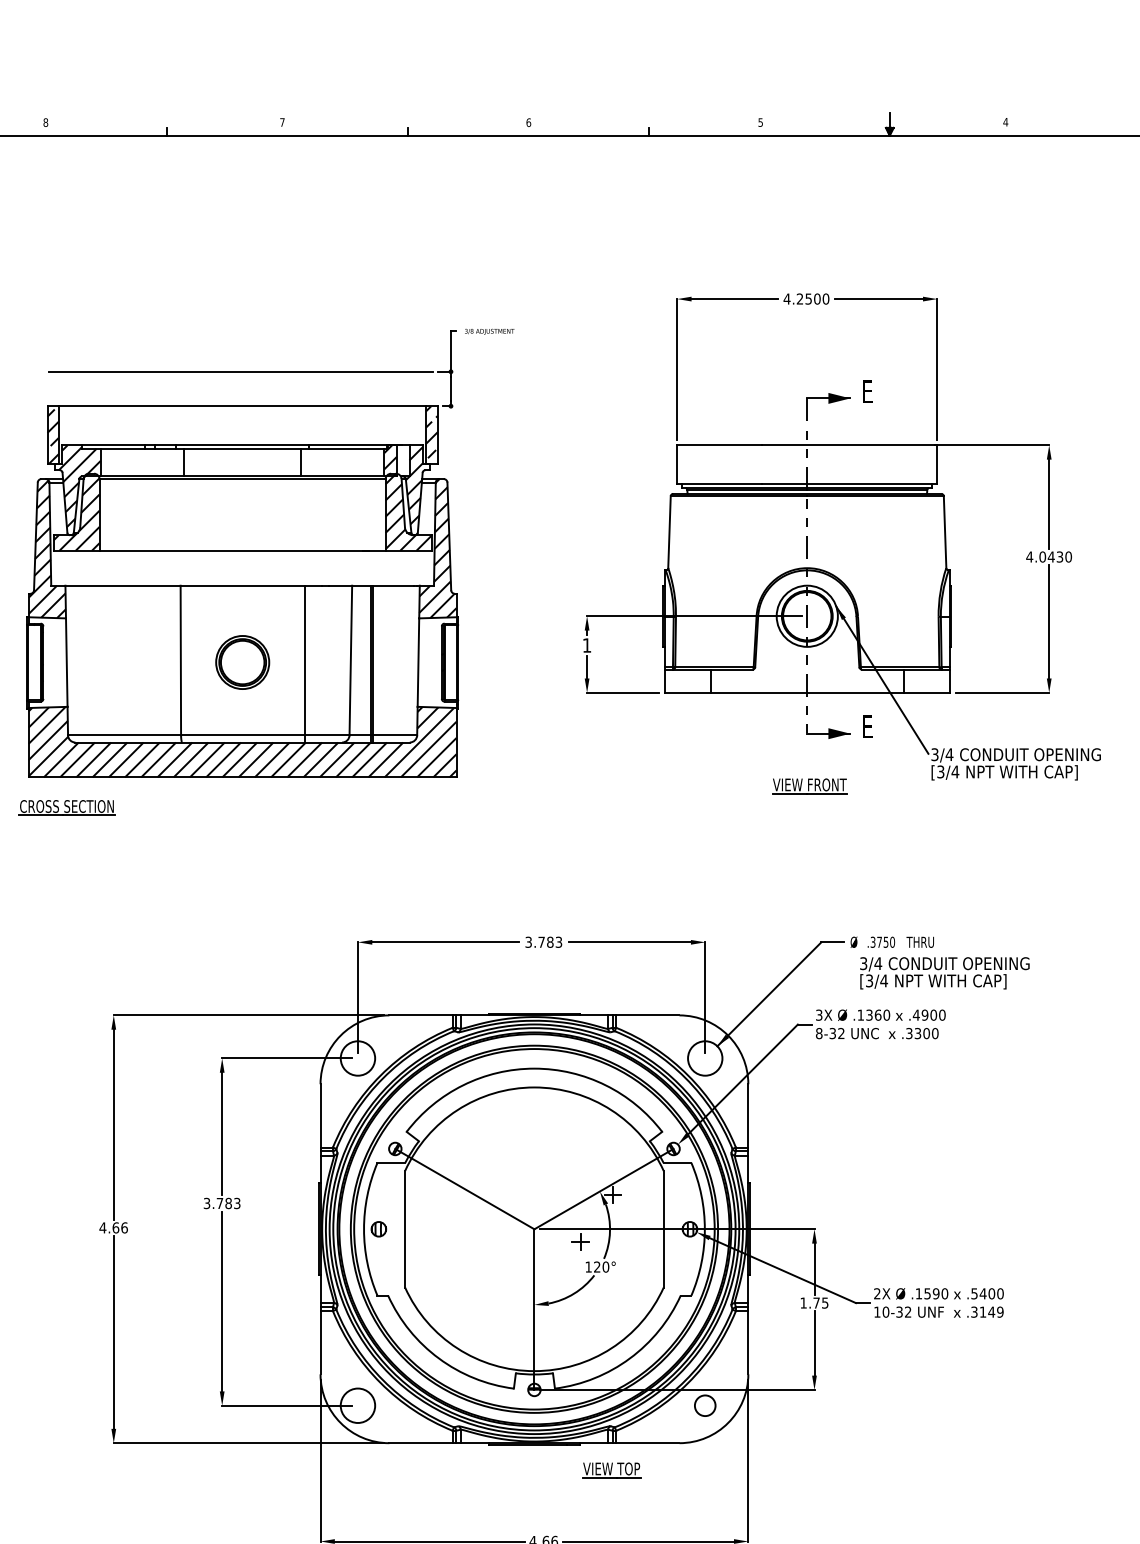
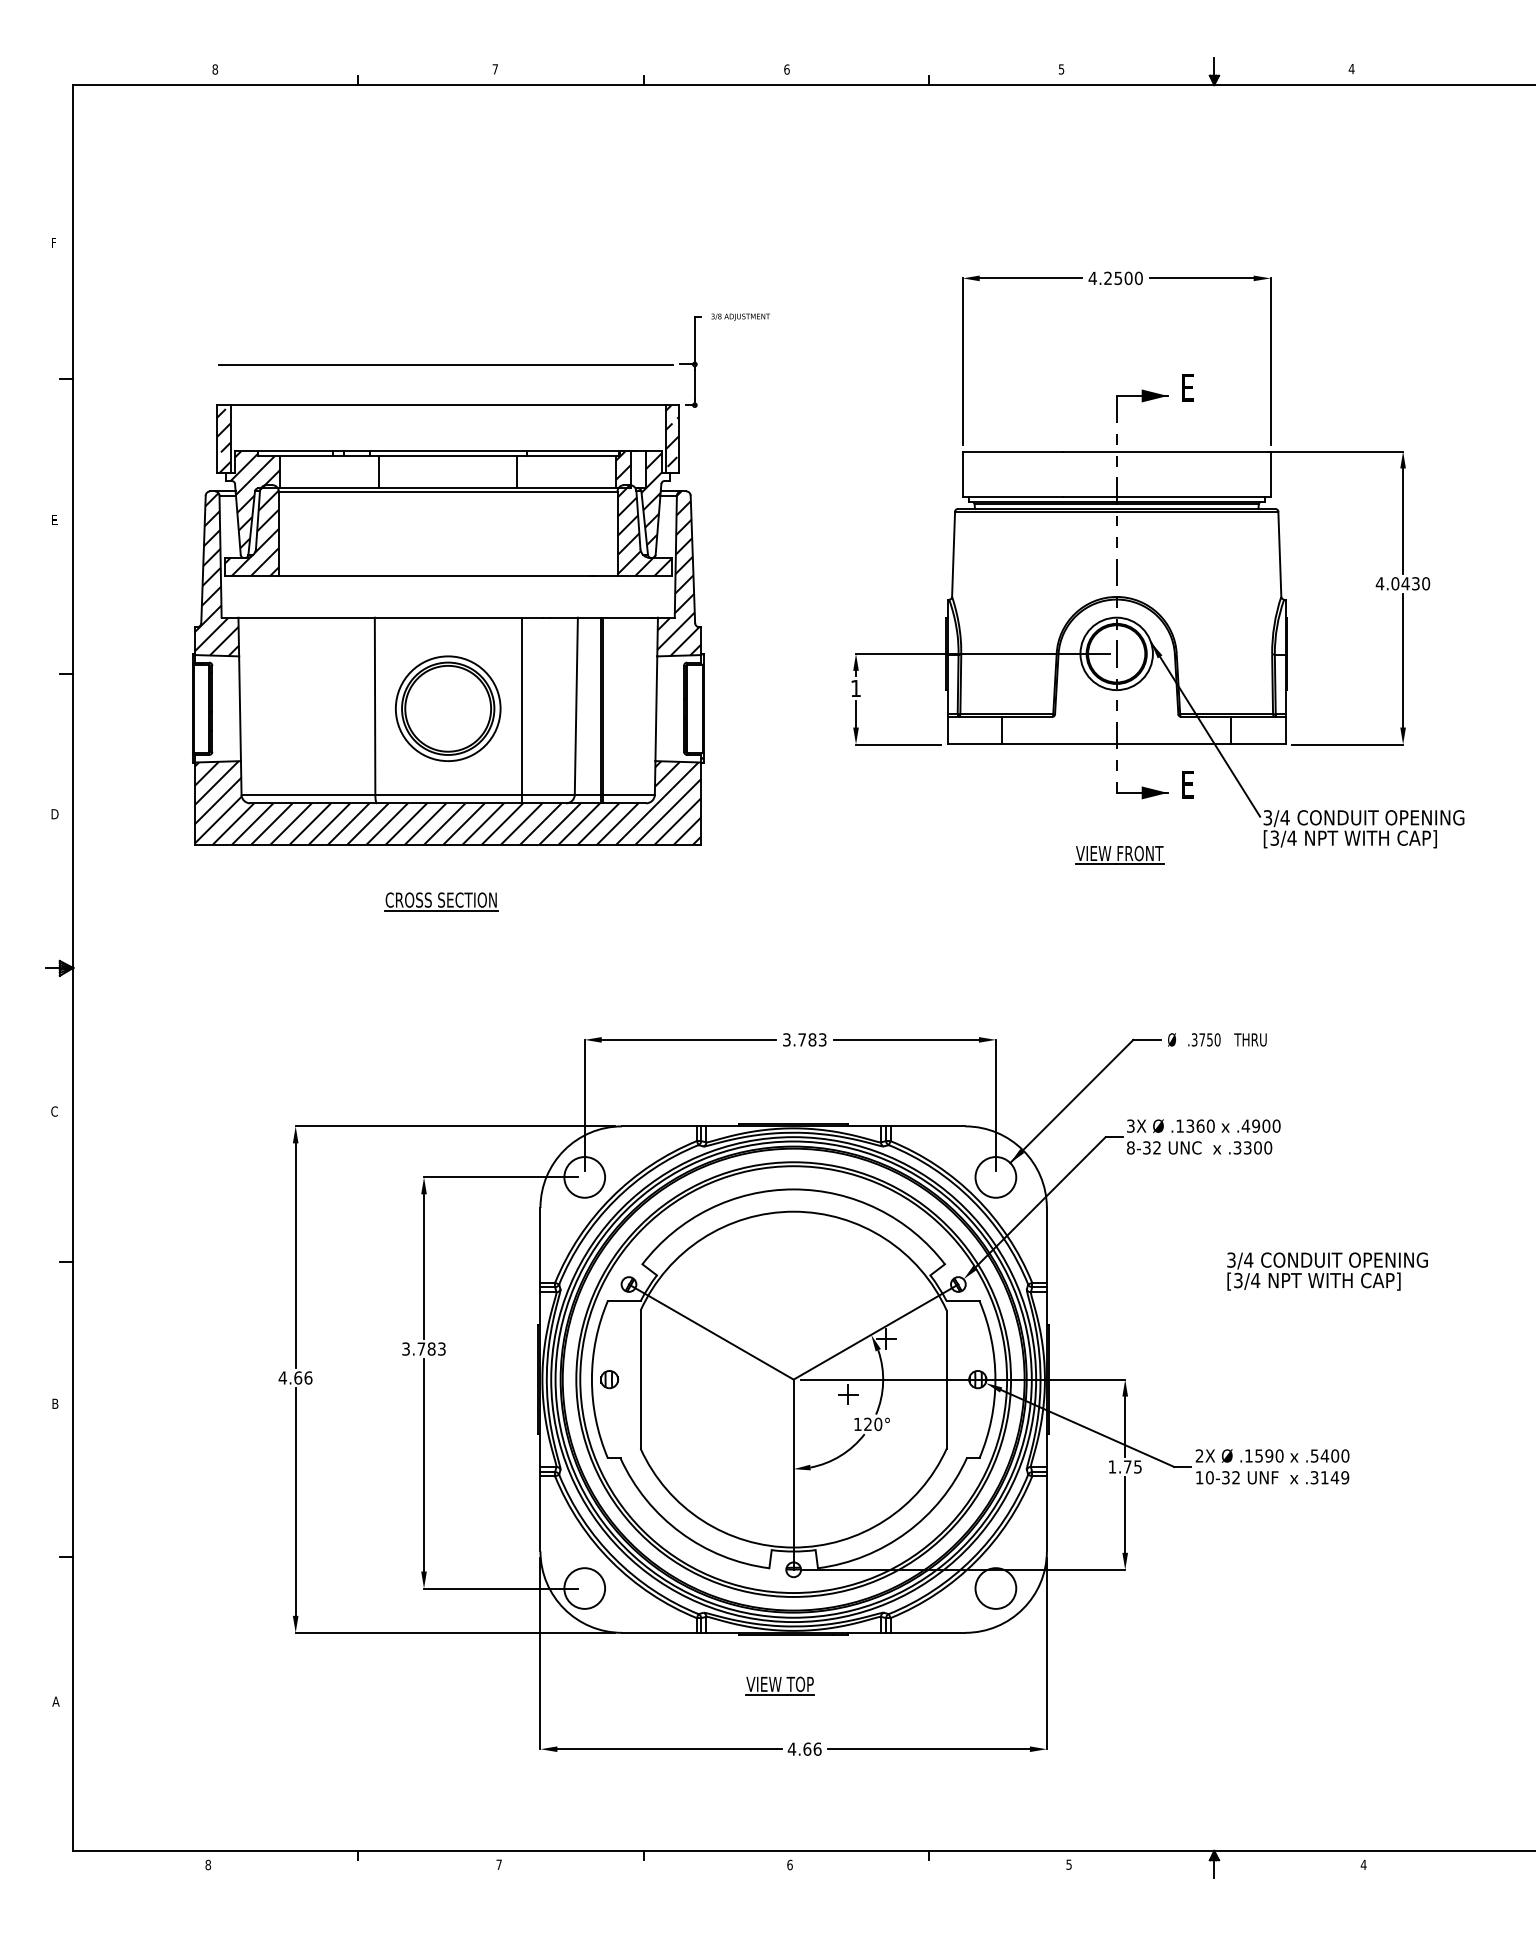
part: (242, 662) -> (448, 708), size x1.67
part: (67, 807) -> (441, 901), moved
text: (944, 973) -> (1327, 1271), moved
circle: (704, 1405) -> (995, 1588), size x1.67
part: (611, 1469) -> (779, 1685), moved

